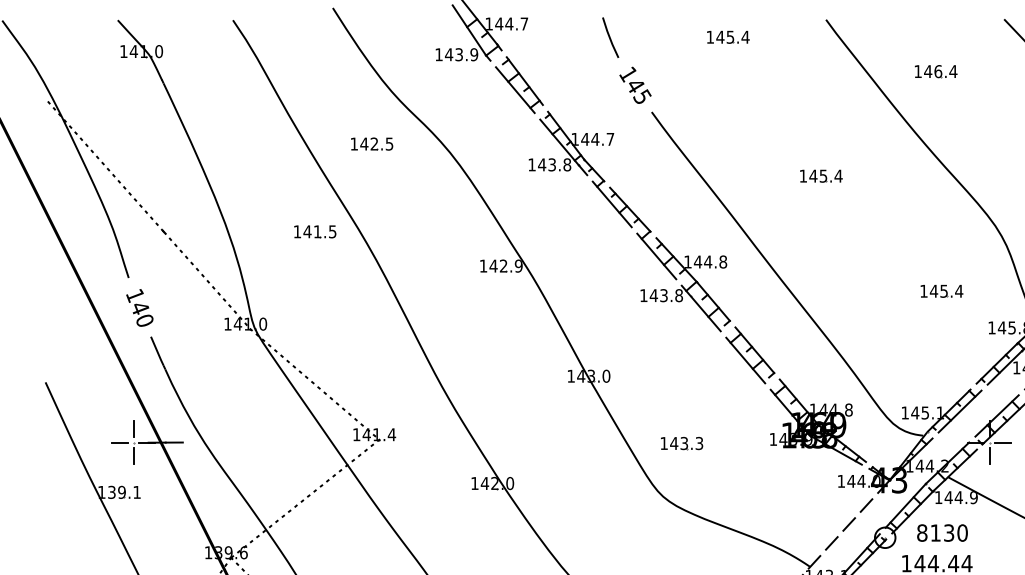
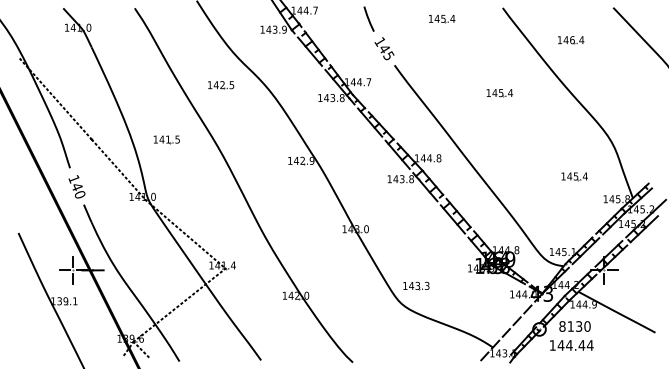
part: (820, 176) -> (499, 93), moved
part: (314, 231) -> (166, 139), moved
part: (682, 442) -> (416, 285), moved

